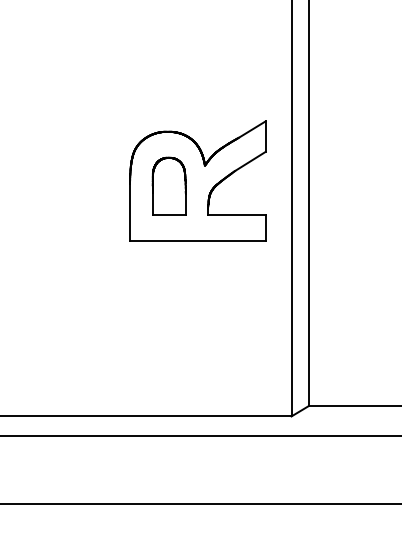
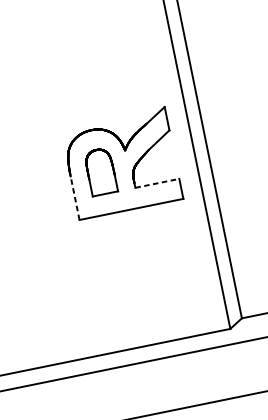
line: (130, 212) -> (75, 197), solid -> dashed
line: (237, 215) -> (157, 183), solid -> dashed

